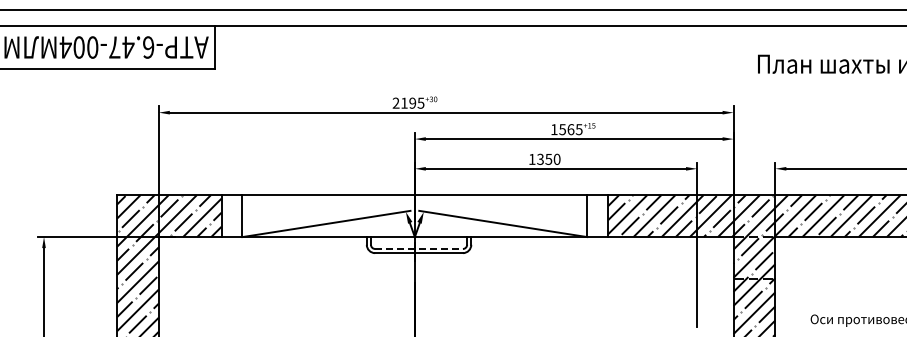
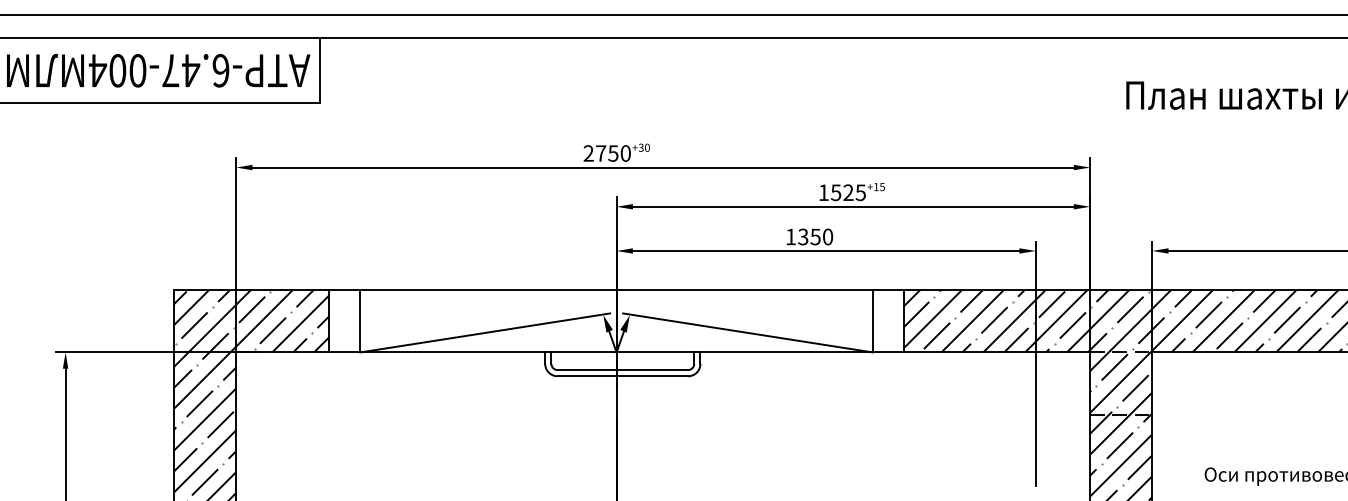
text: (412, 102) -> (613, 152), 2195 -> 2750
text: (570, 129) -> (847, 192), 1565 -> 1525
line: (419, 248) -> (623, 369), dashed -> solid

